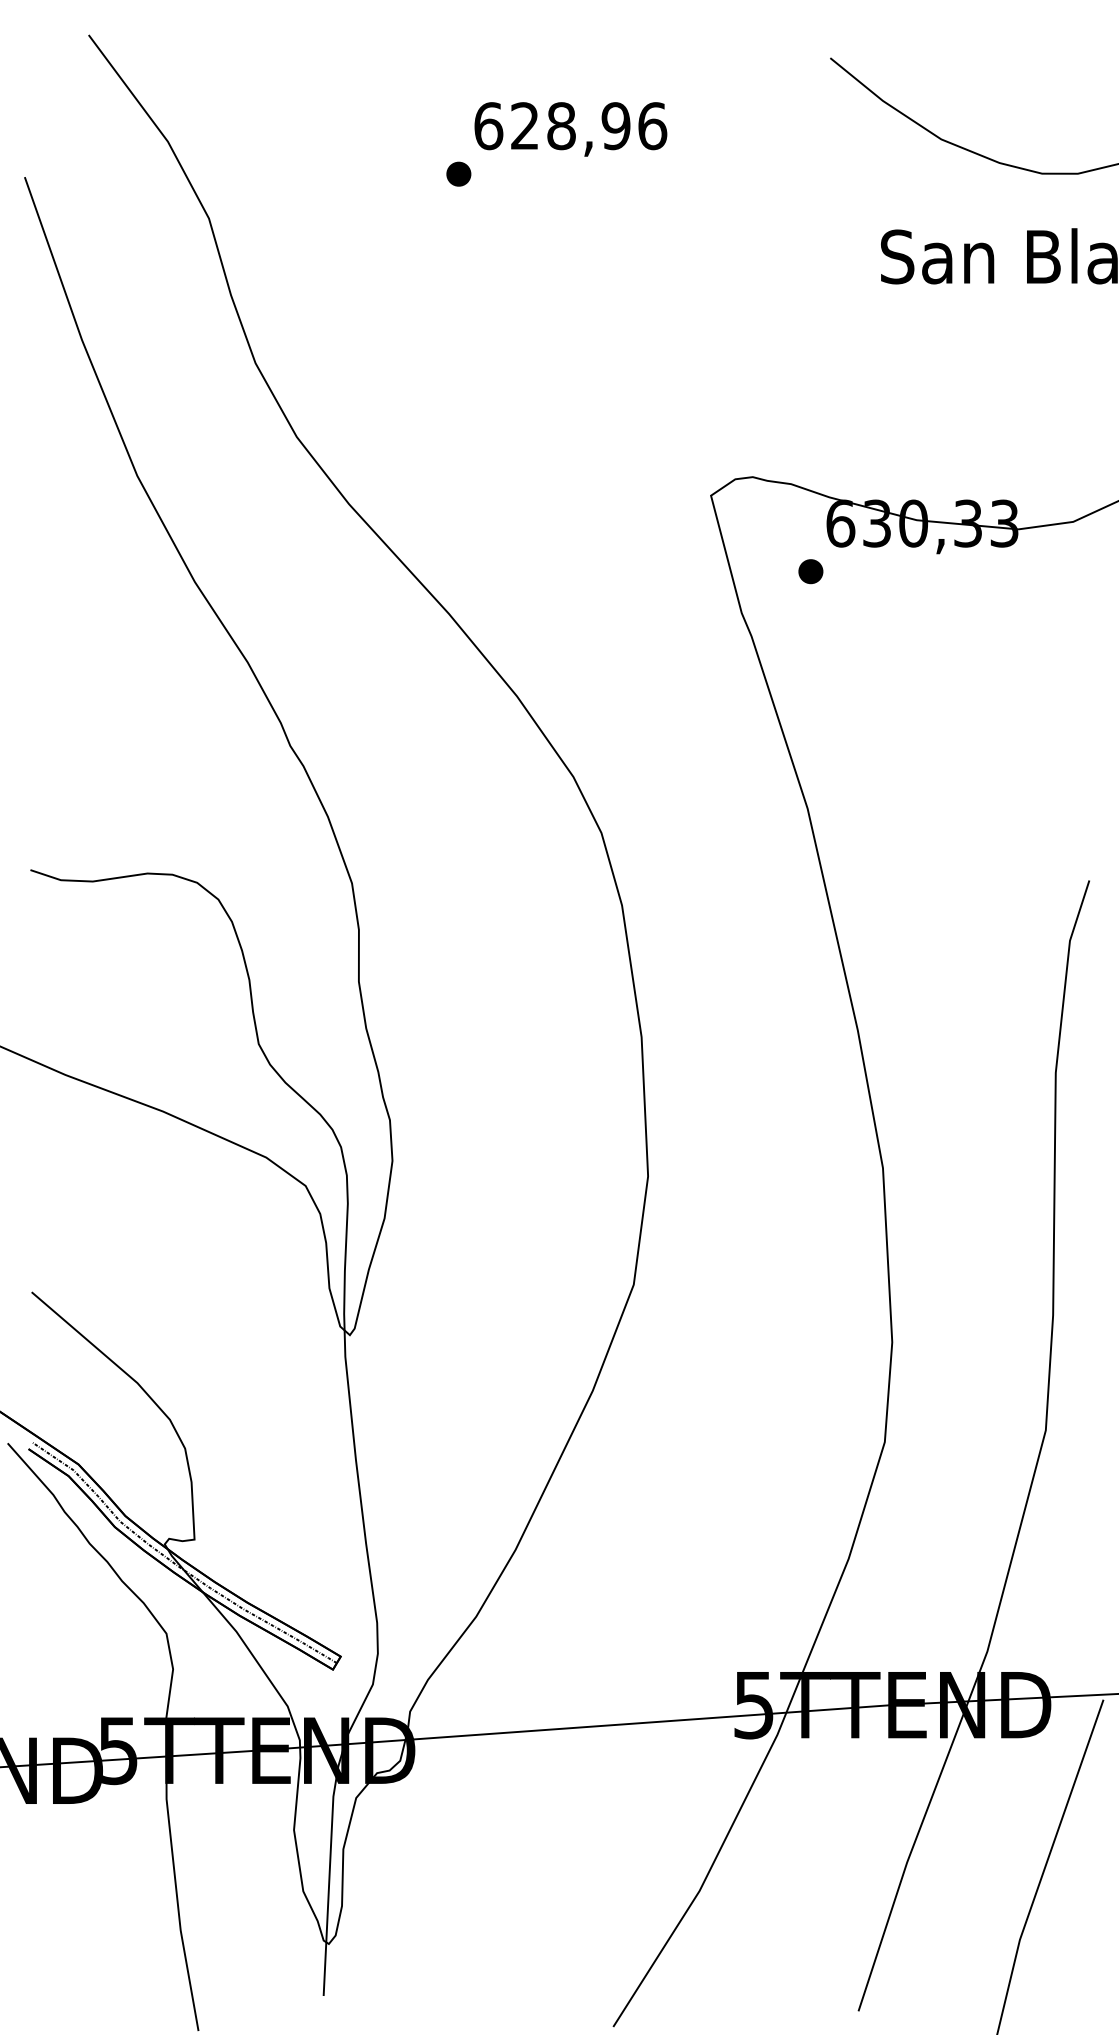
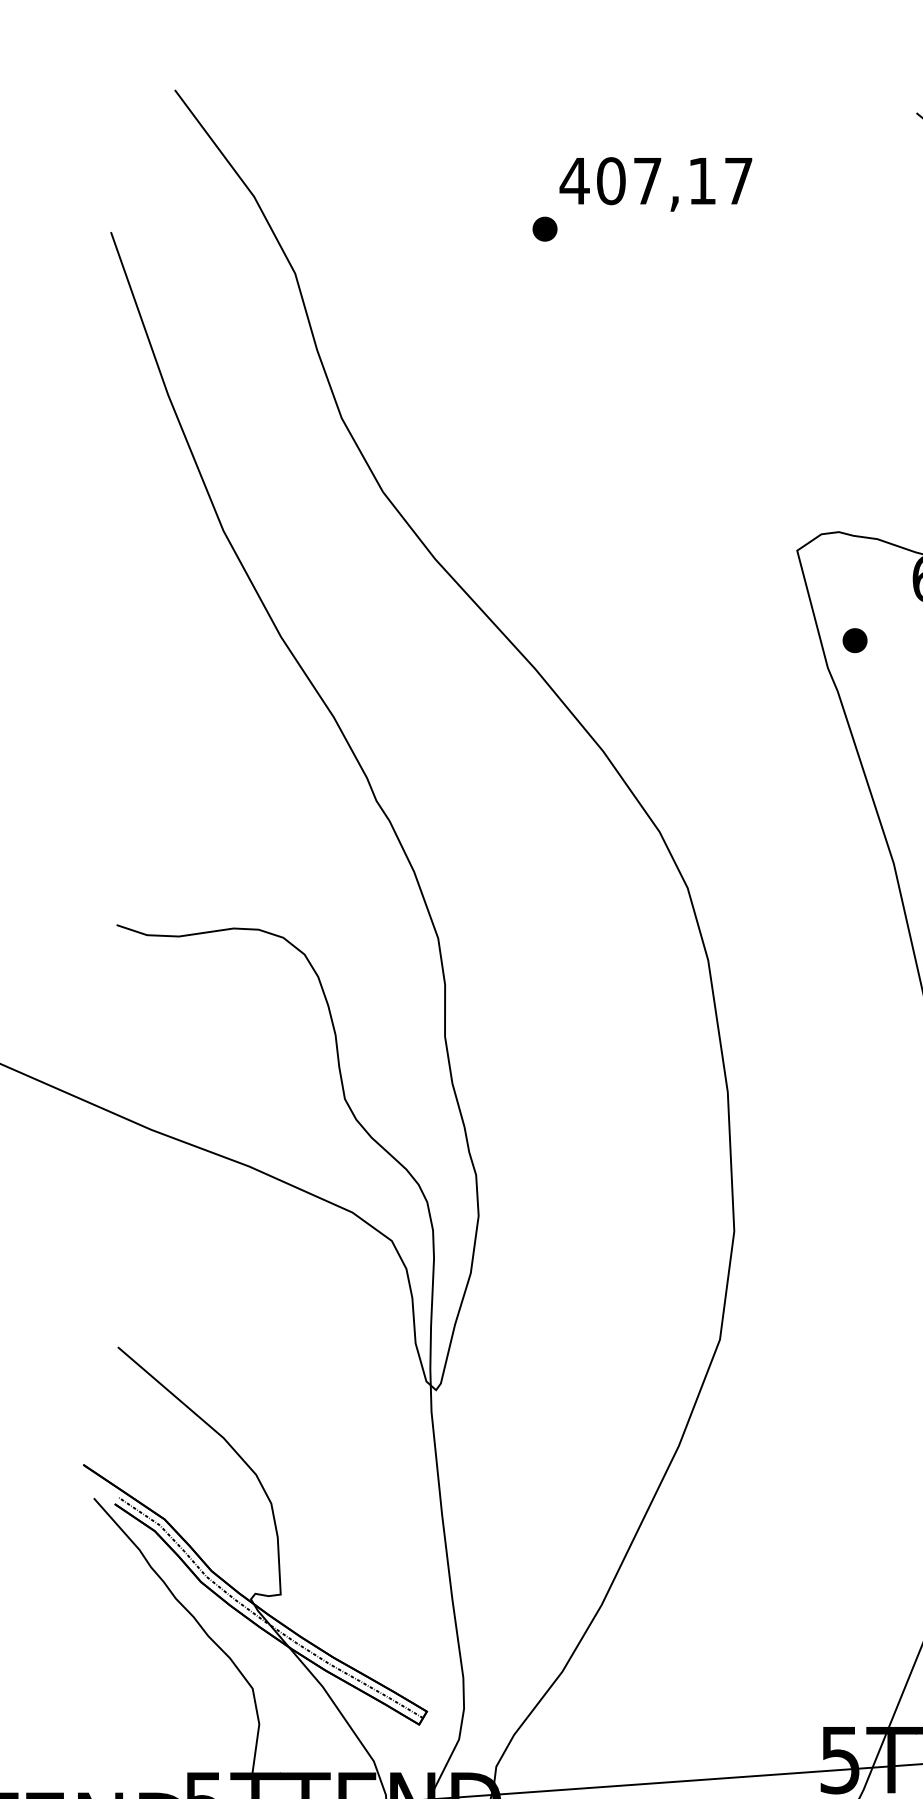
text: (570, 126) -> (656, 181), 628,96 -> 407,17
part: (810, 571) -> (854, 640), moved

